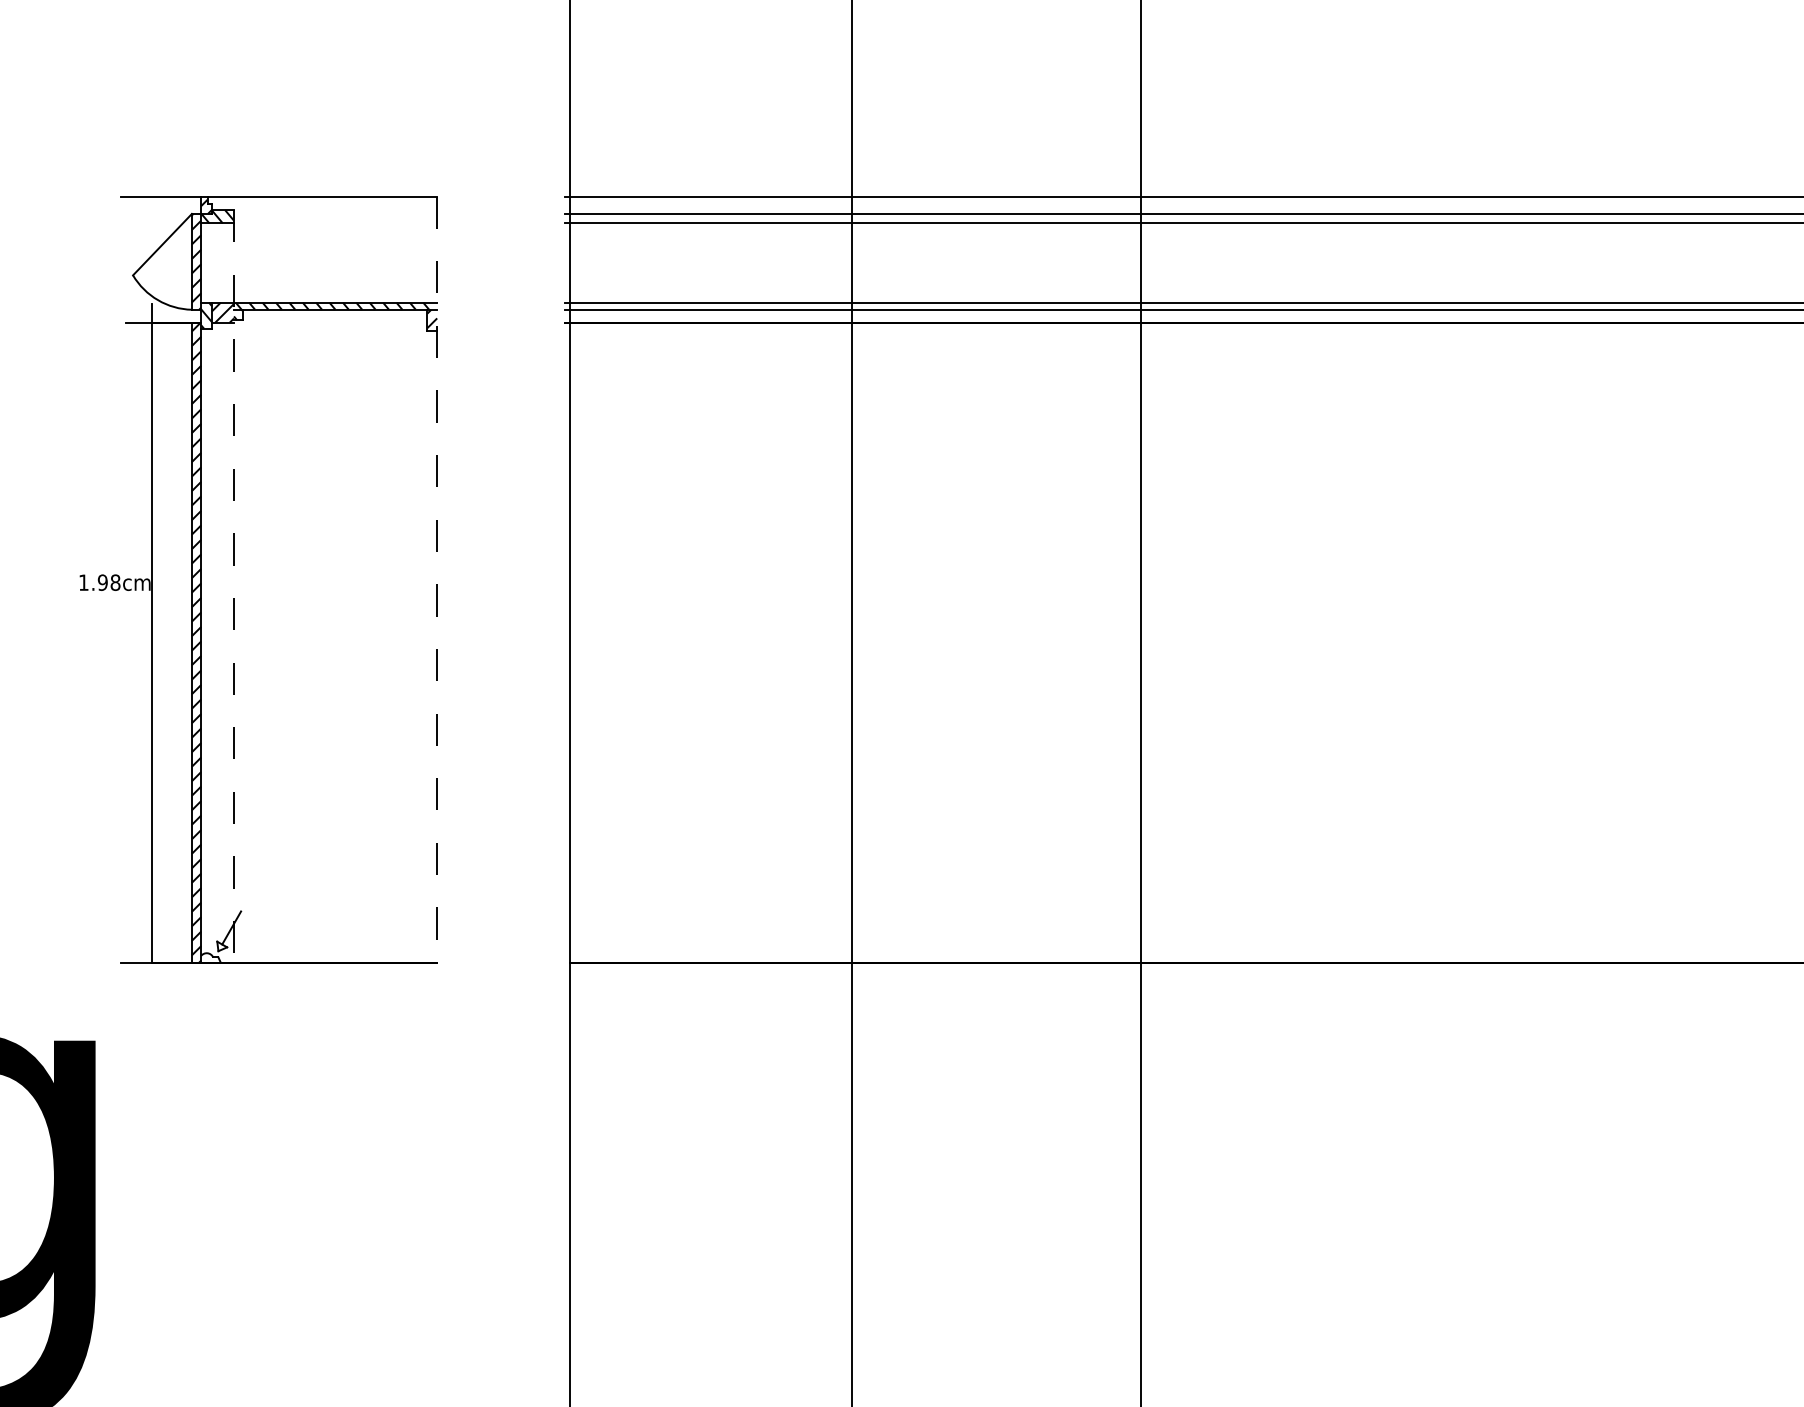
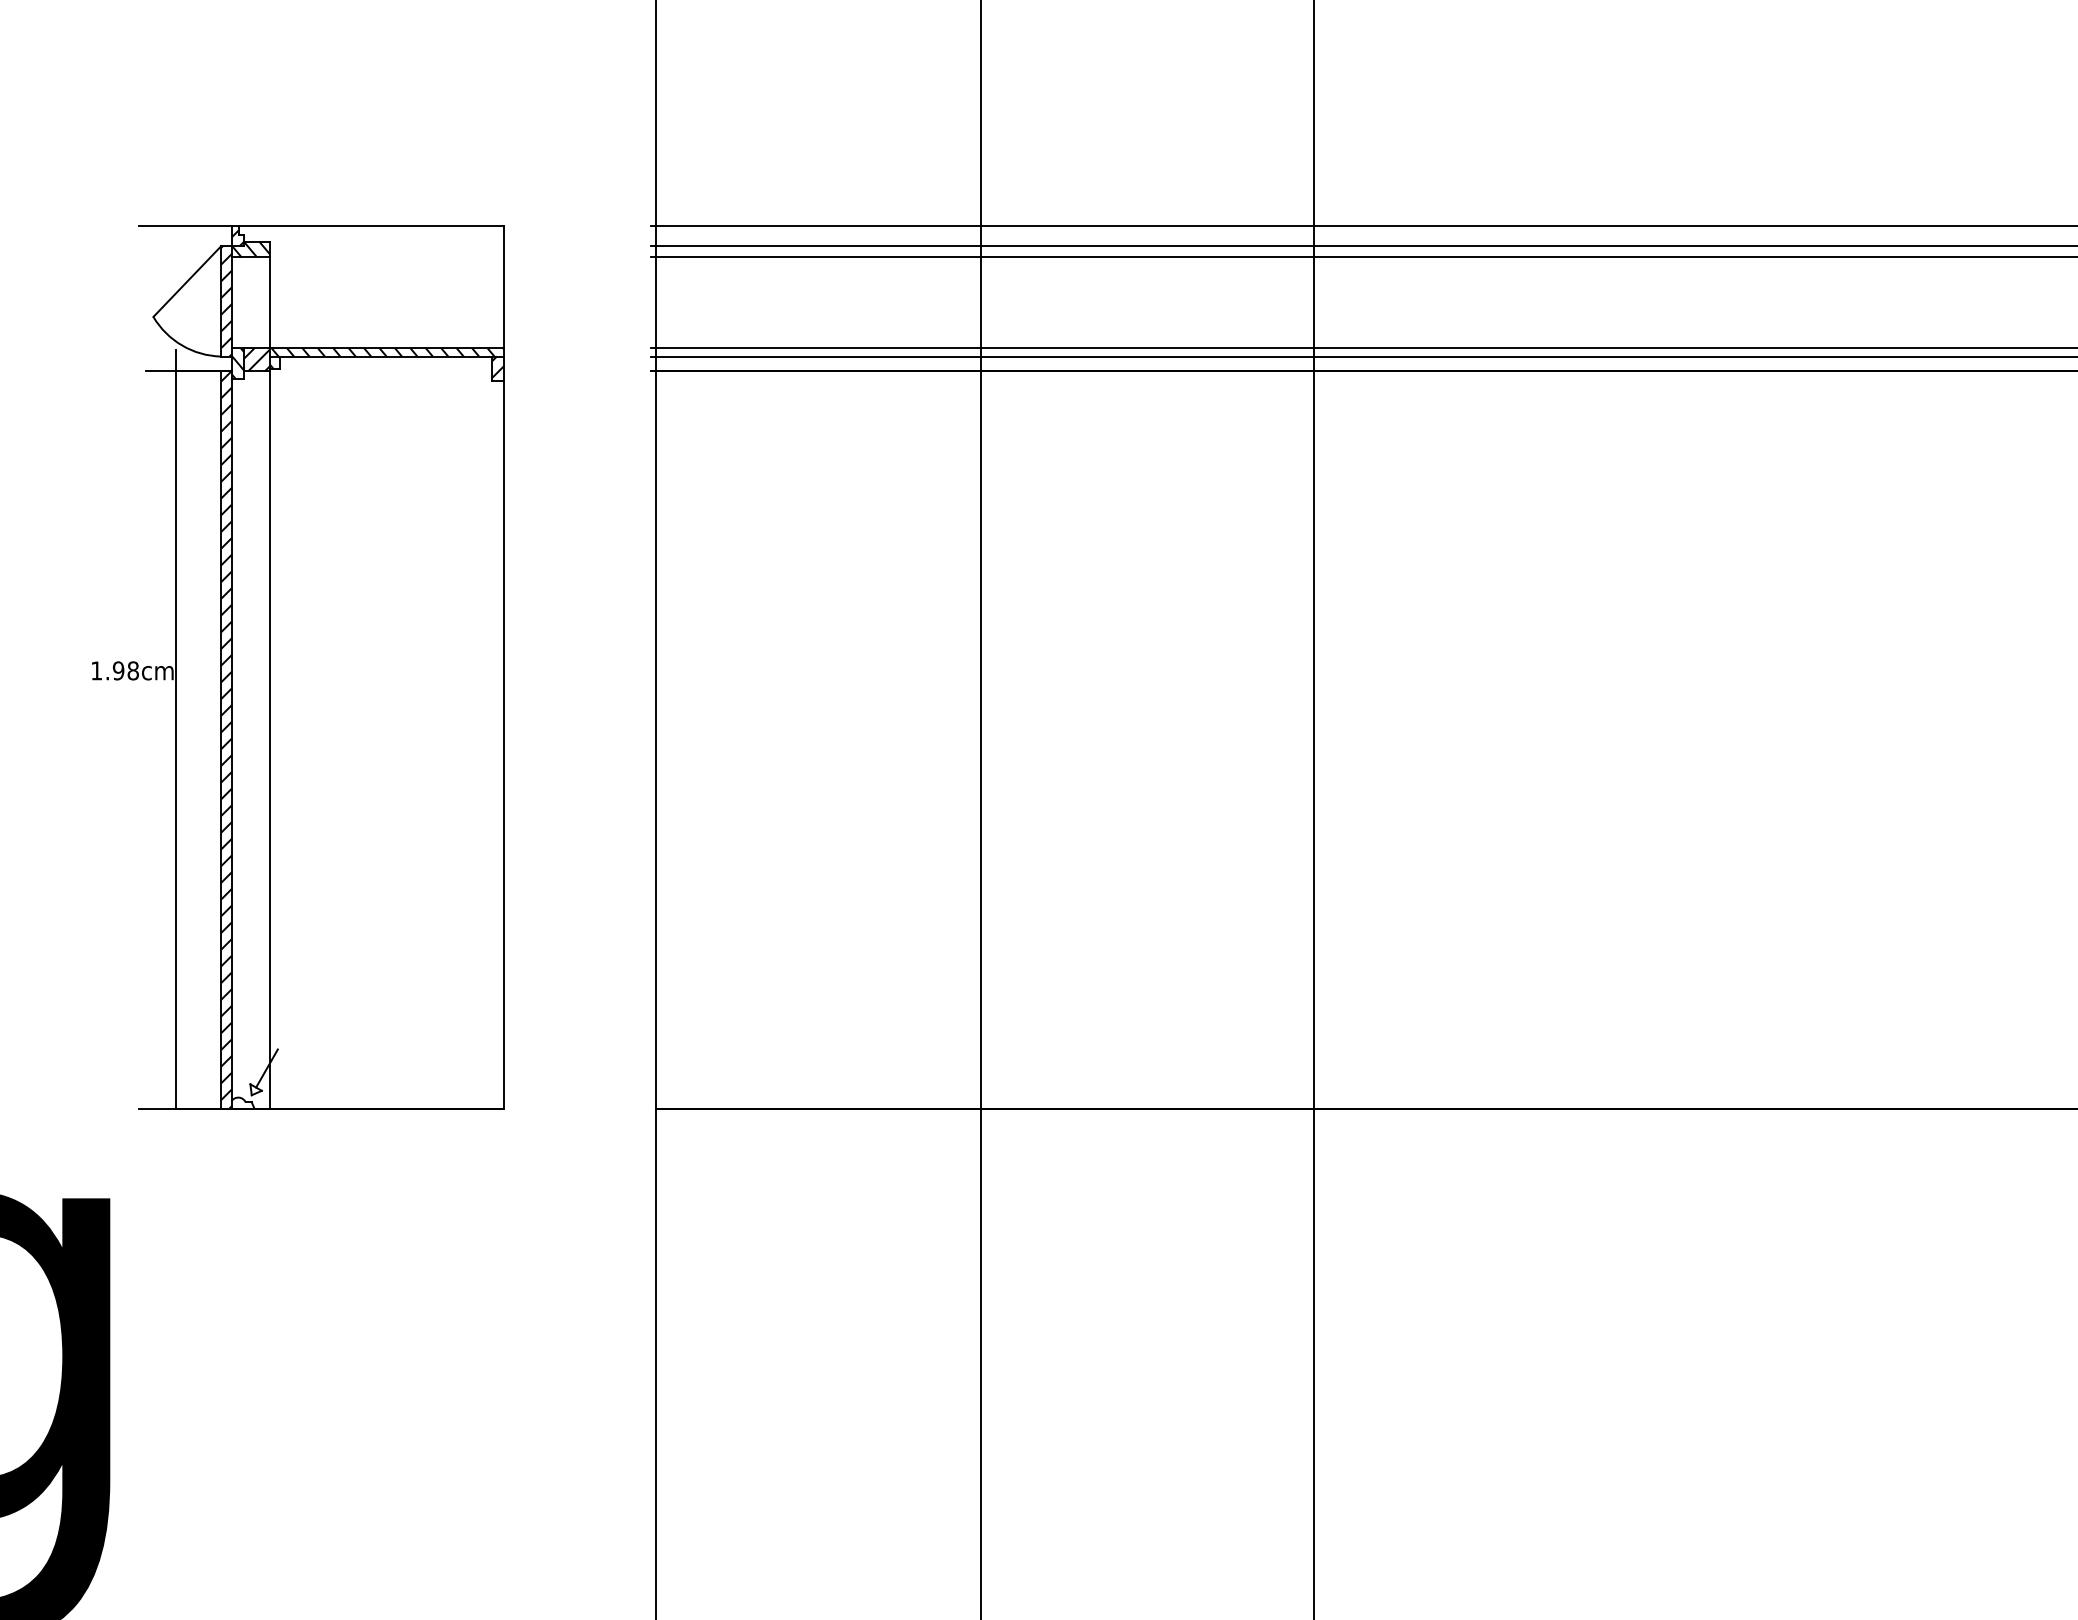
line: (437, 579) -> (503, 667), dashed -> solid
line: (233, 586) -> (269, 675), dashed -> solid

